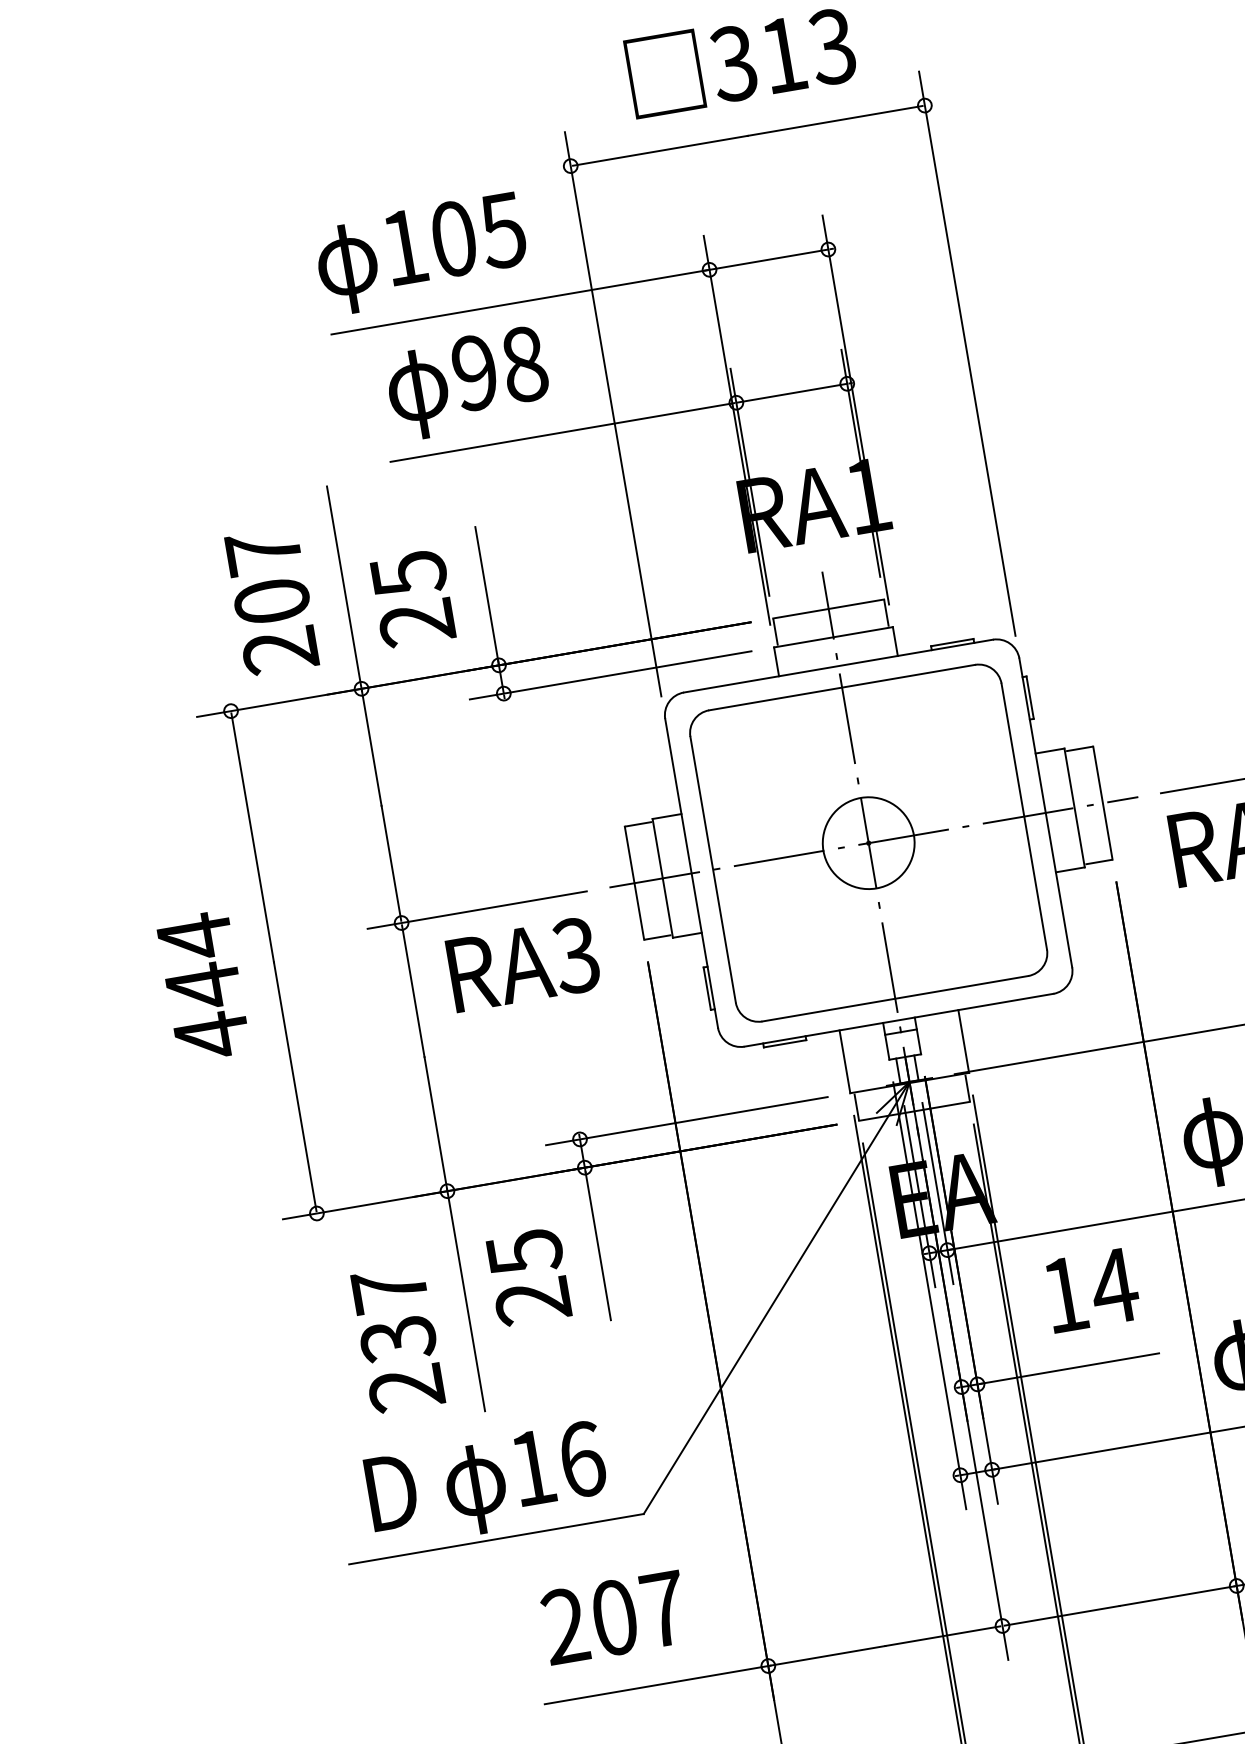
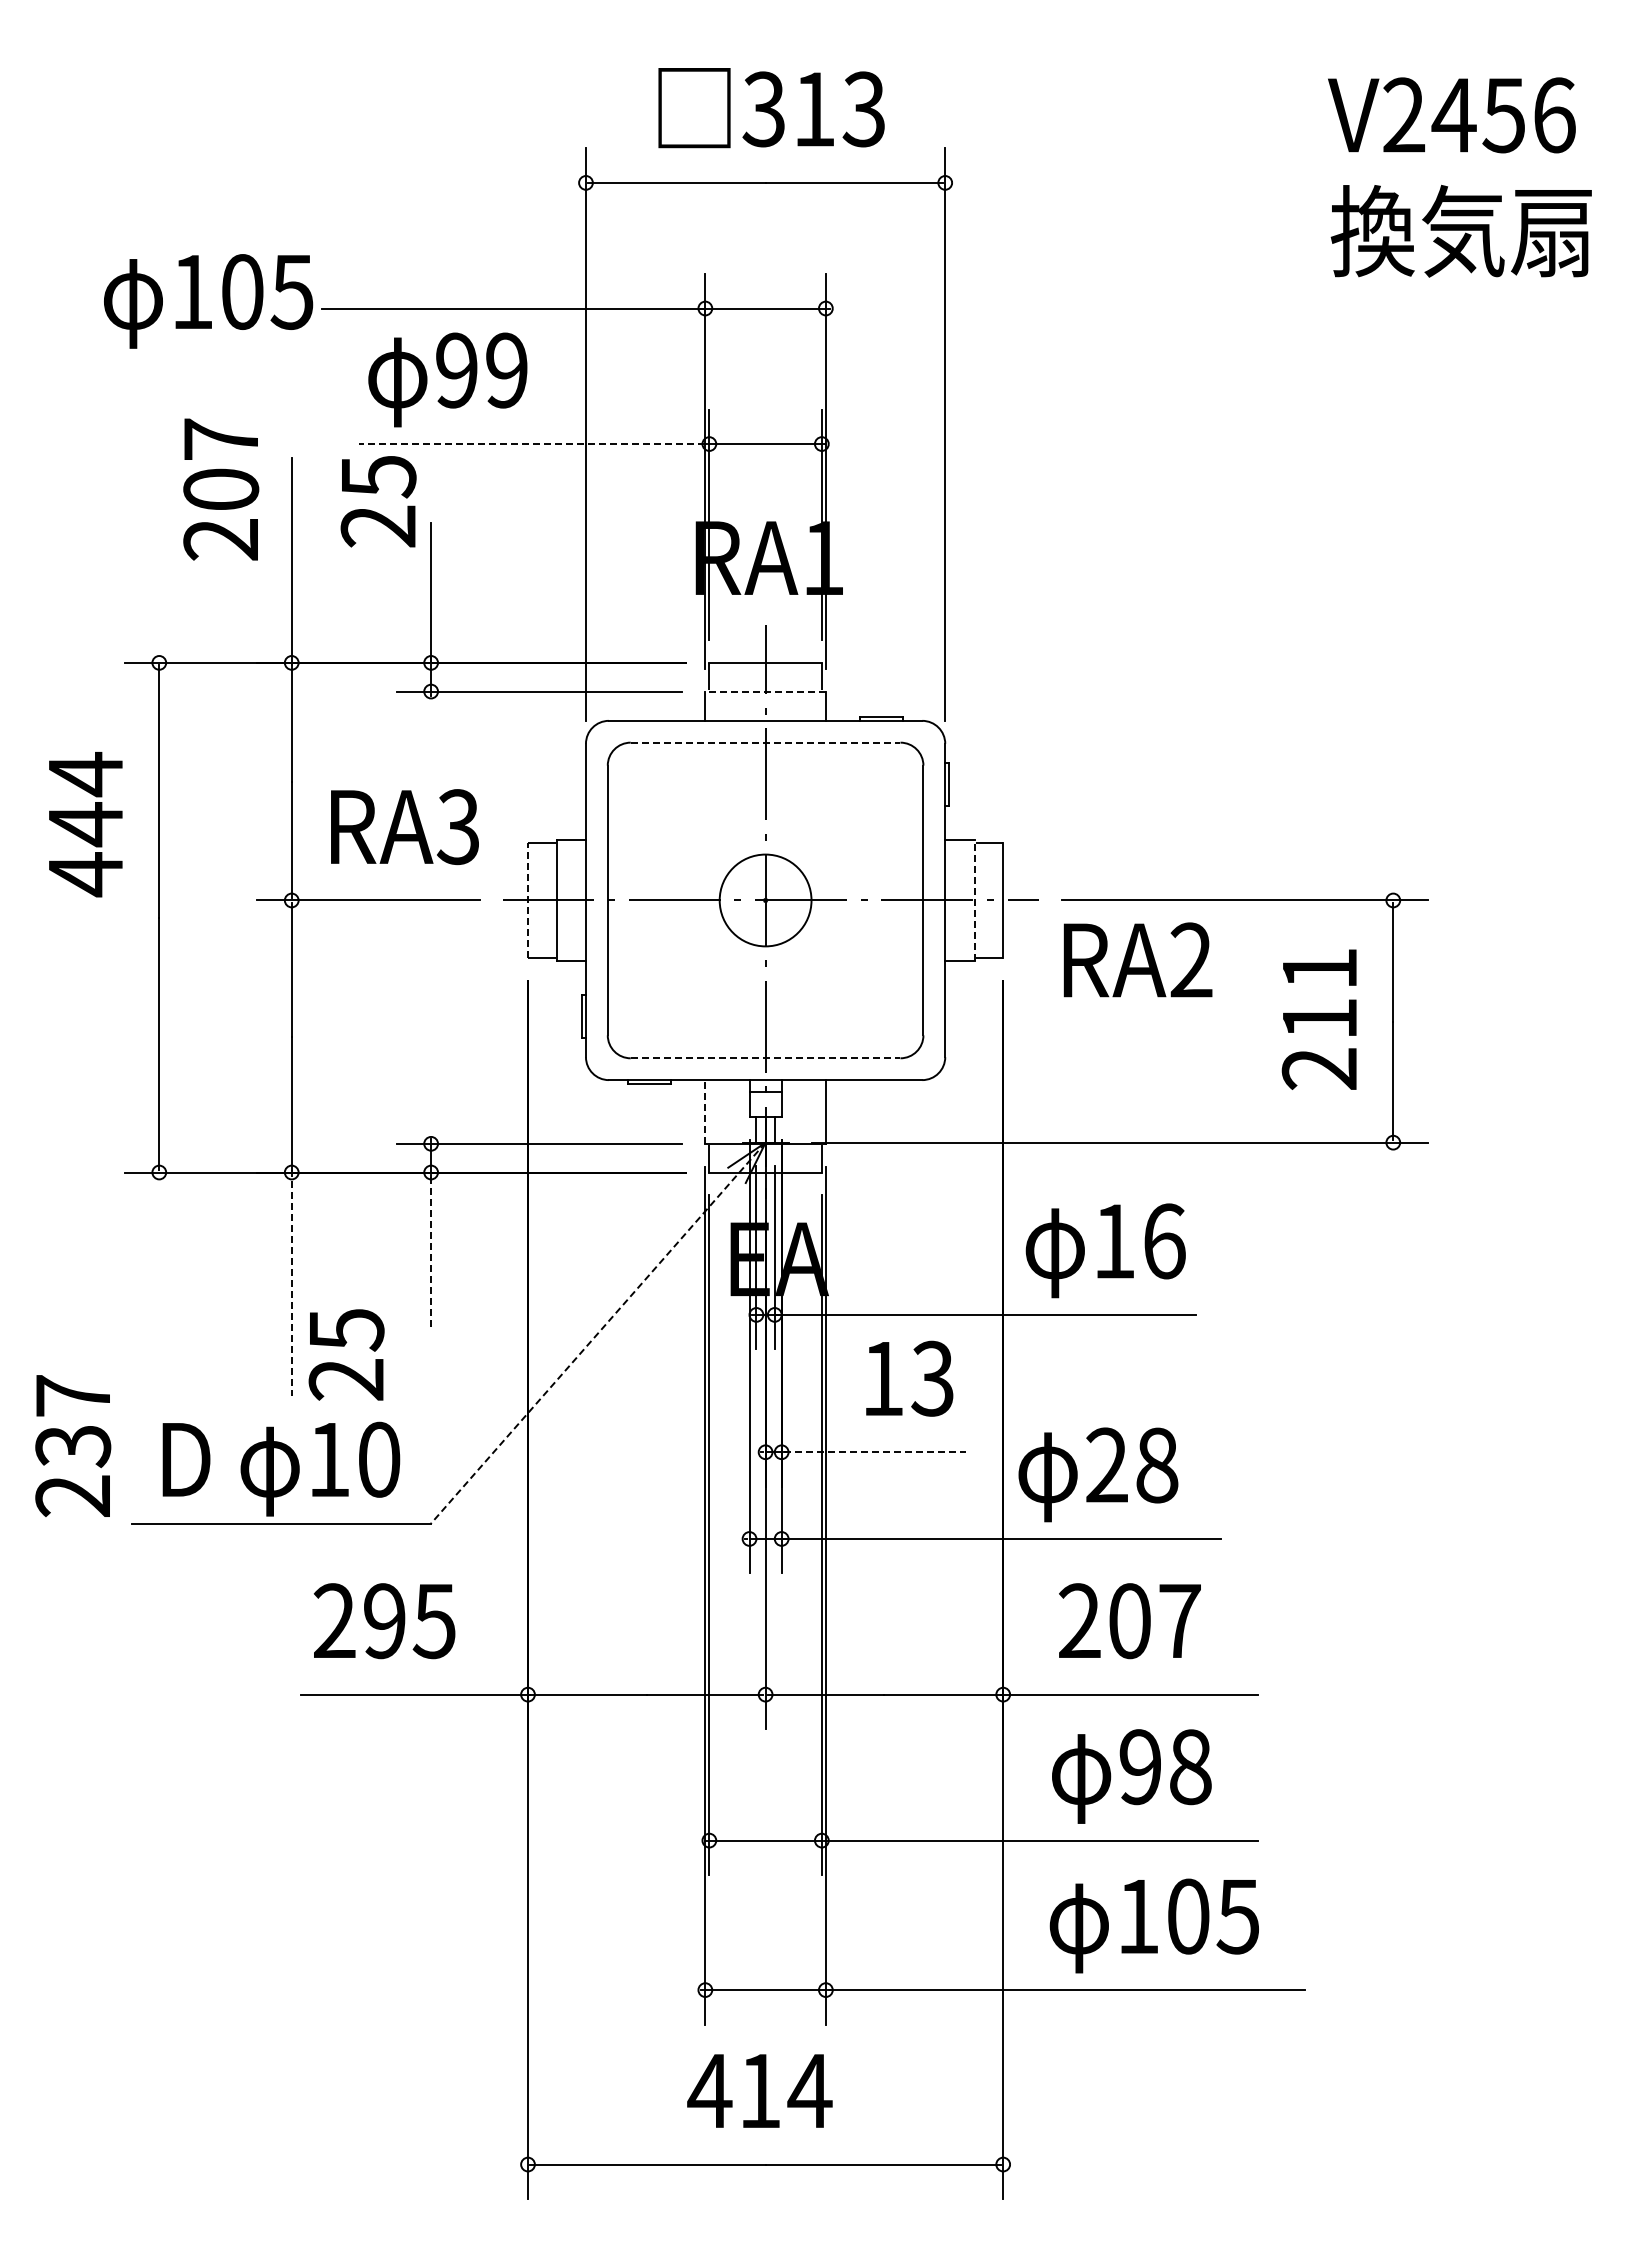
text: (421, 254) -> (208, 301), moved
text: (524, 364) -> (507, 370), 98 -> 99
line: (561, 433) -> (531, 444), solid -> dashed
text: (412, 598) -> (378, 501), moved
text: (272, 601) -> (221, 489), moved
line: (833, 637) -> (765, 691), solid -> dashed
line: (841, 687) -> (765, 742), solid -> dashed
line: (1074, 807) -> (974, 899), solid -> dashed
line: (634, 882) -> (528, 899), solid -> dashed
text: (523, 965) -> (404, 827), moved
text: (203, 986) -> (85, 824), moved
line: (895, 998) -> (765, 1058), solid -> dashed
line: (845, 1061) -> (705, 1111), solid -> dashed
line: (598, 1246) -> (431, 1252), solid -> dashed
text: (528, 1276) -> (346, 1354), moved
text: (1113, 1286) -> (932, 1378), 14 -> 13
line: (776, 1298) -> (598, 1333), solid -> dashed
line: (465, 1299) -> (291, 1282), solid -> dashed
text: (398, 1338) -> (73, 1445), moved
line: (1069, 1368) -> (874, 1452), solid -> dashed
text: (582, 1459) -> (379, 1459), 16 -> 10
text: (639, 1613) -> (409, 1621), 207 -> 295

